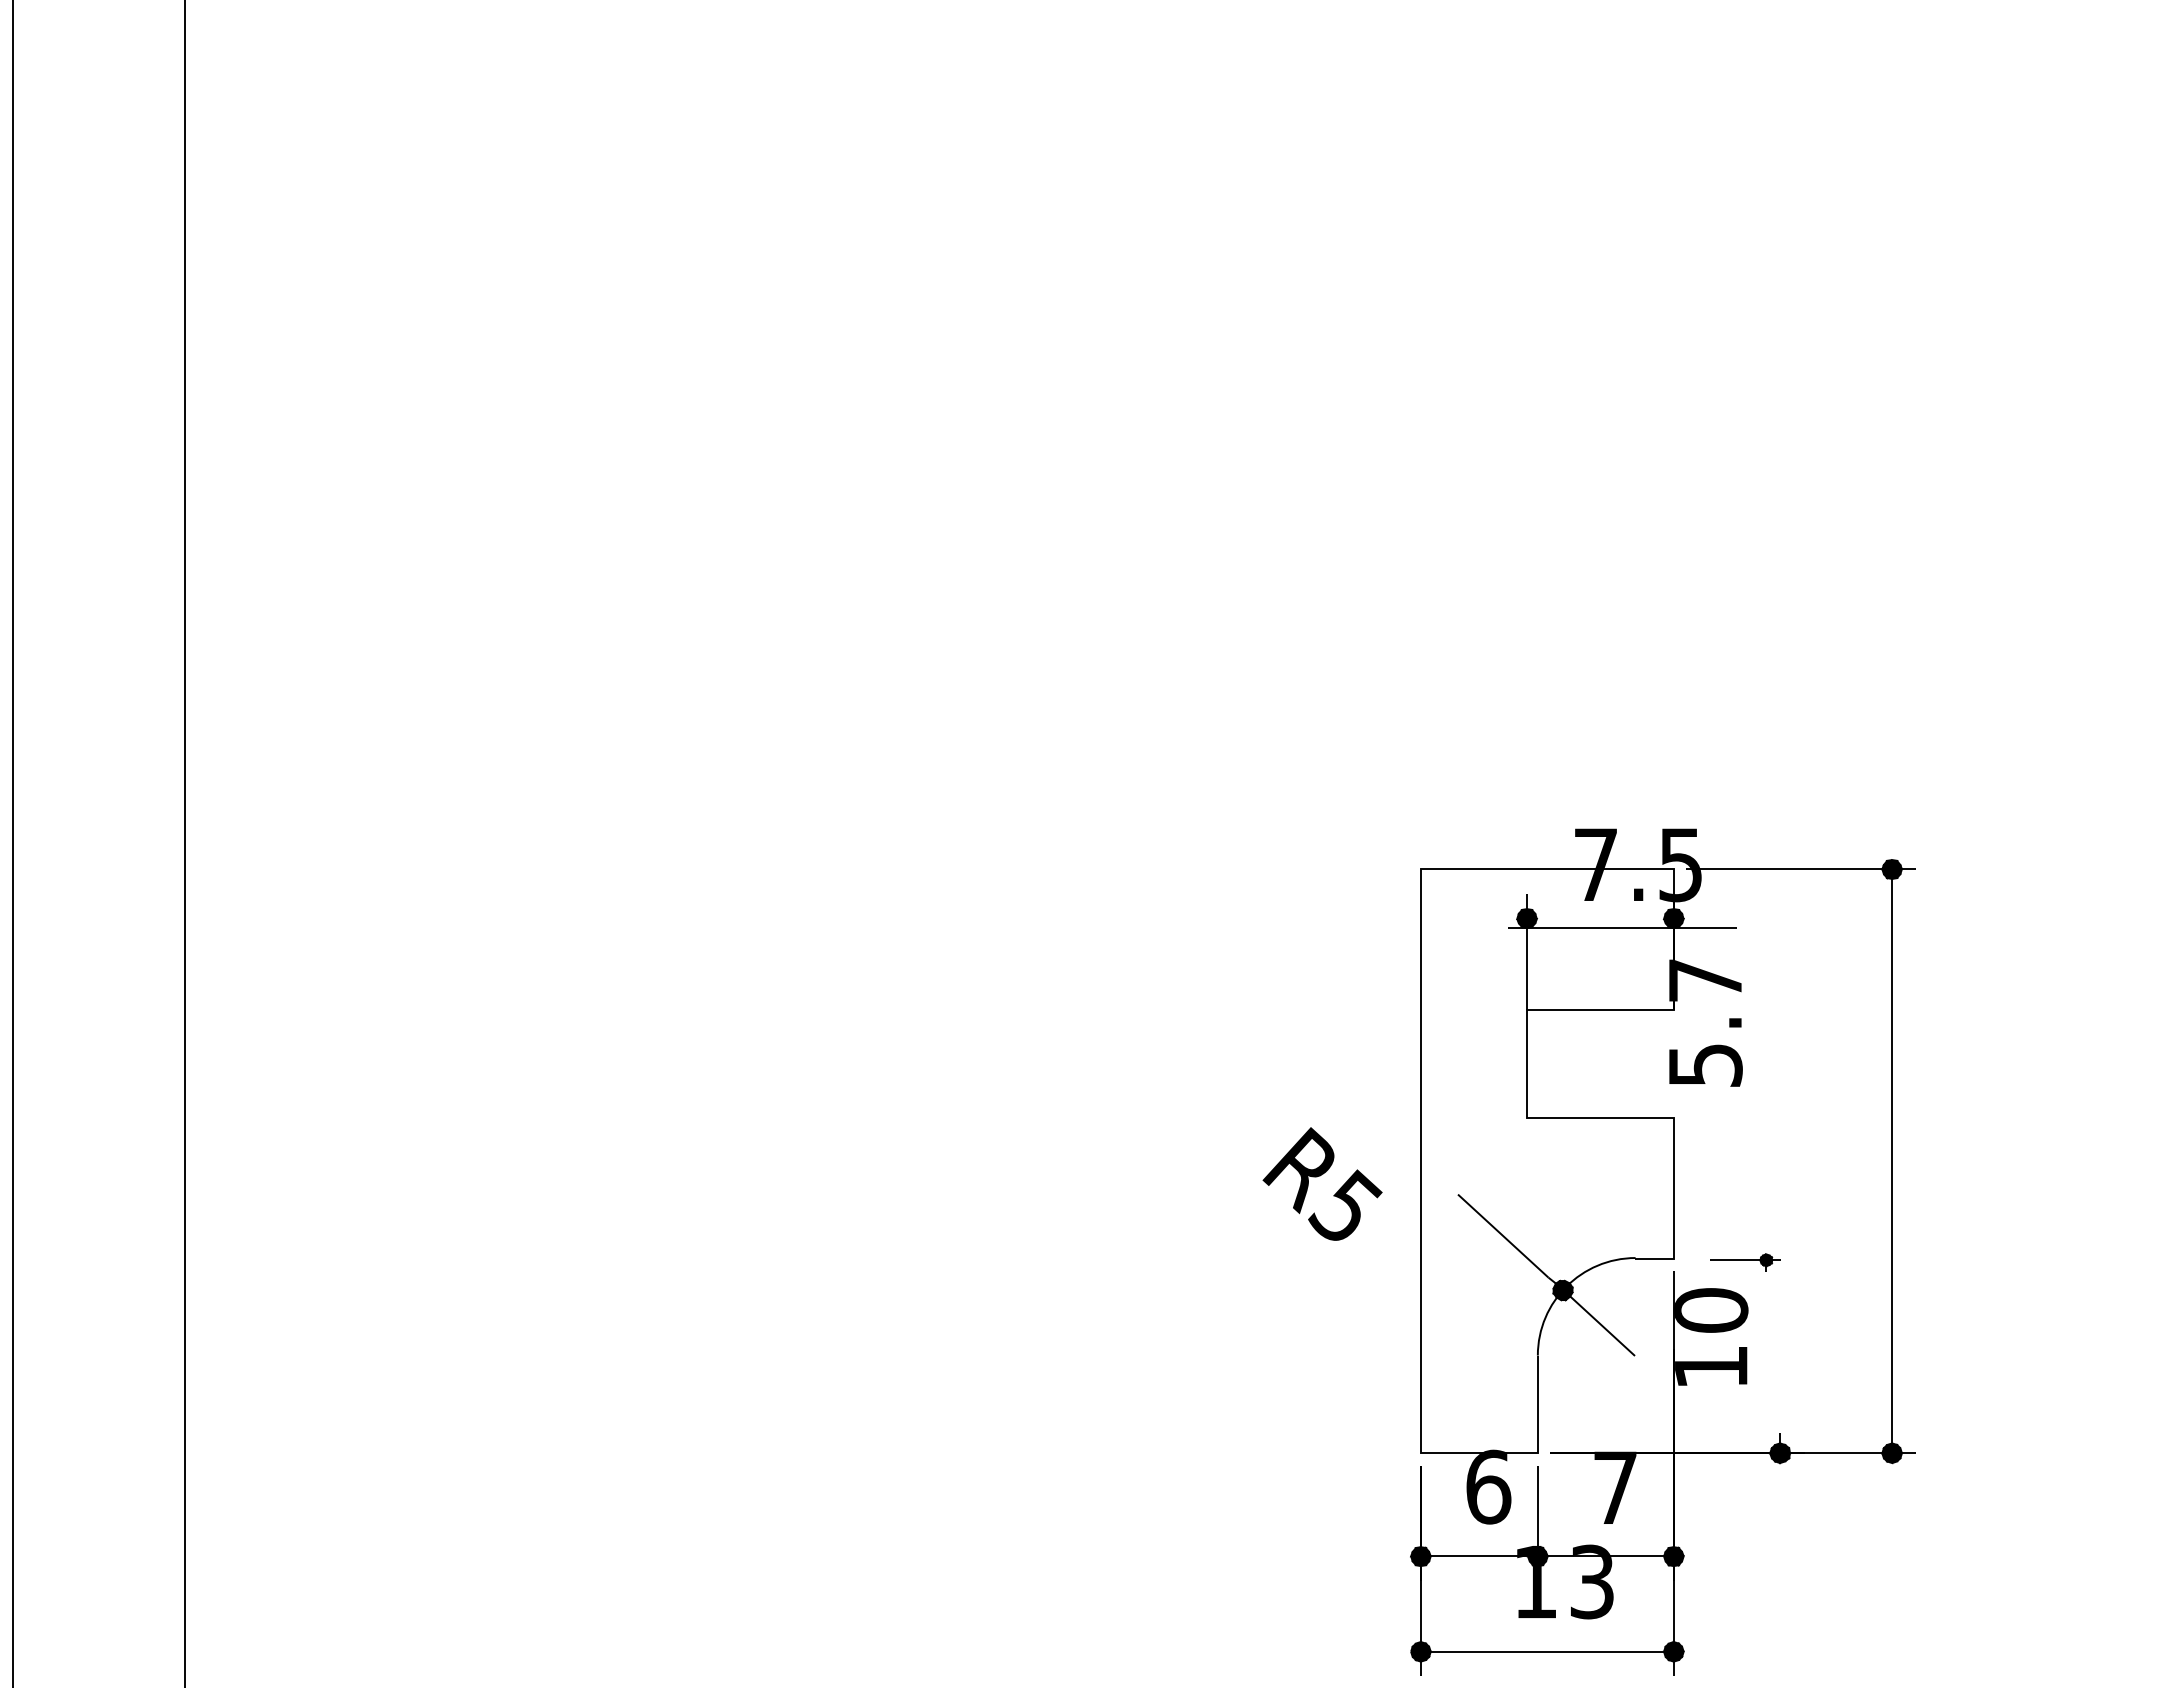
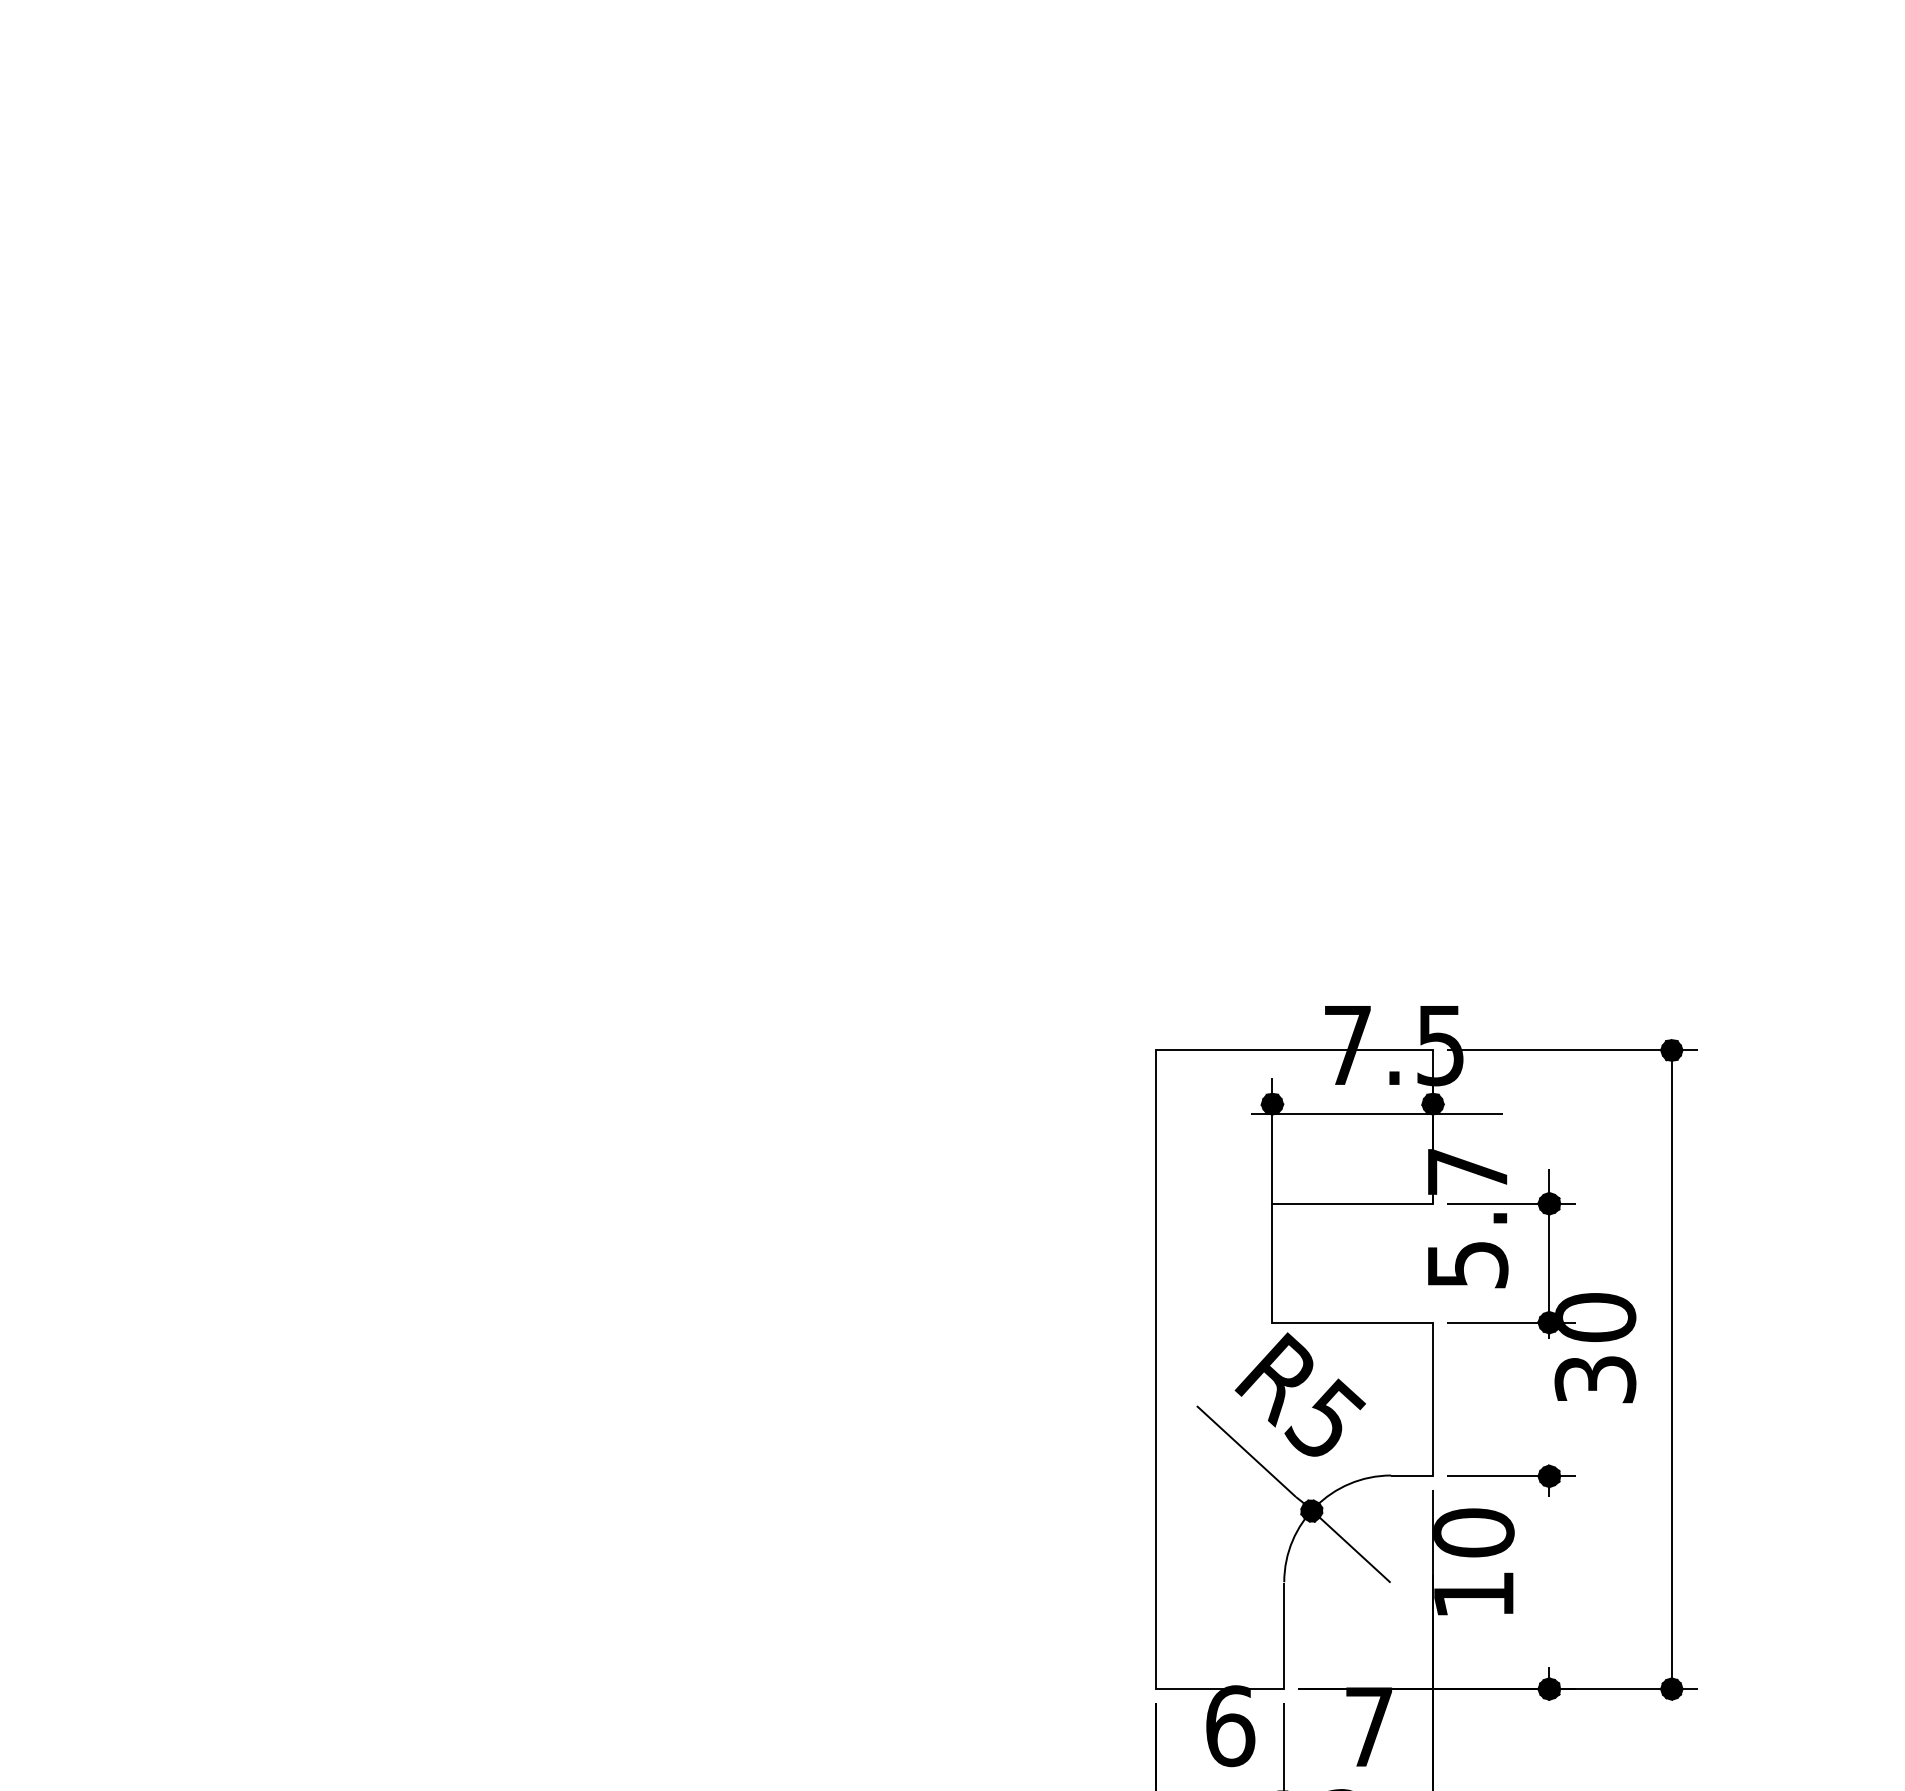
part: (1779, 1084) -> (1548, 1285), added
text: (1322, 1183) -> (1300, 1393), moved
part: (1745, 1262) -> (1511, 1480), size x1.67

